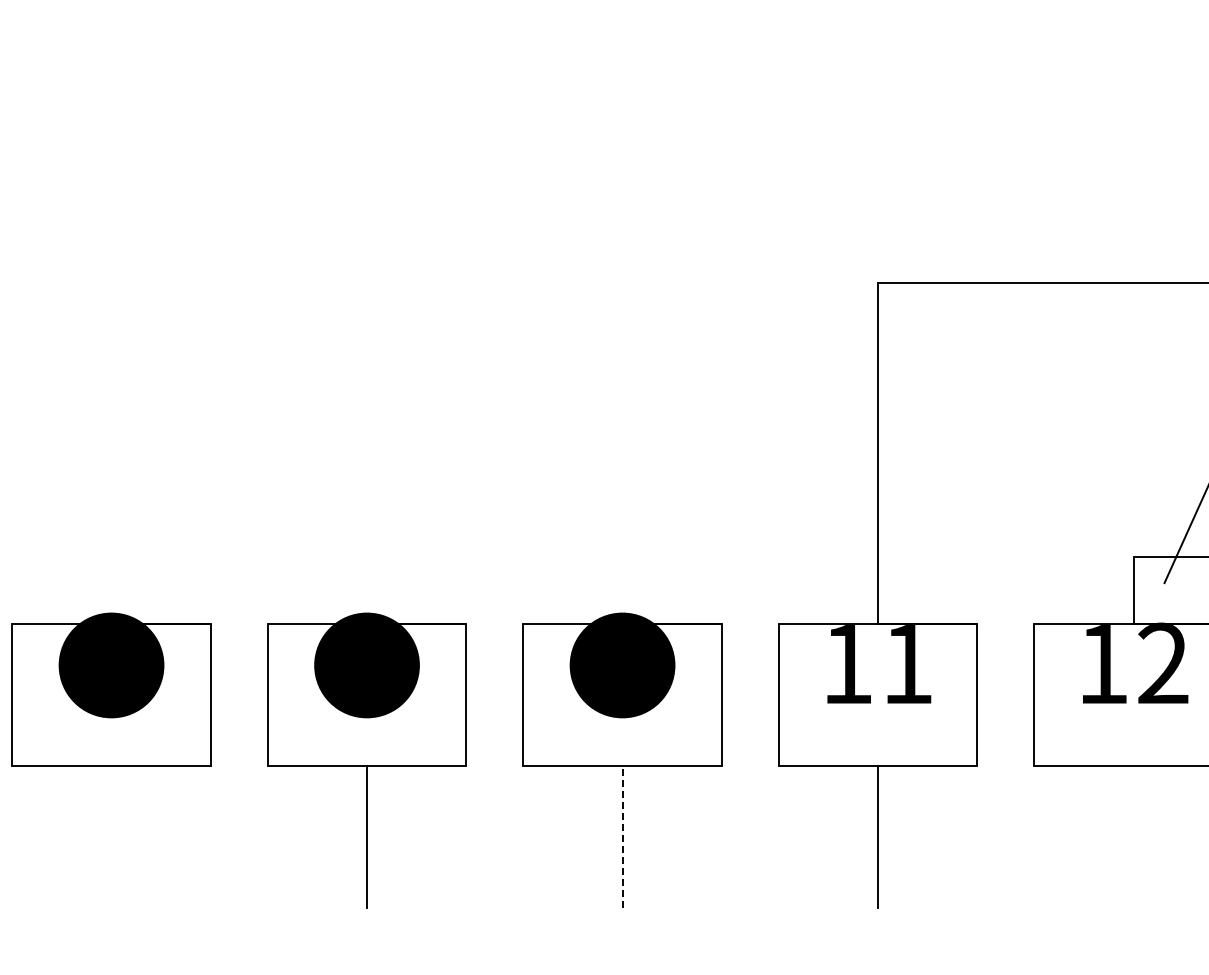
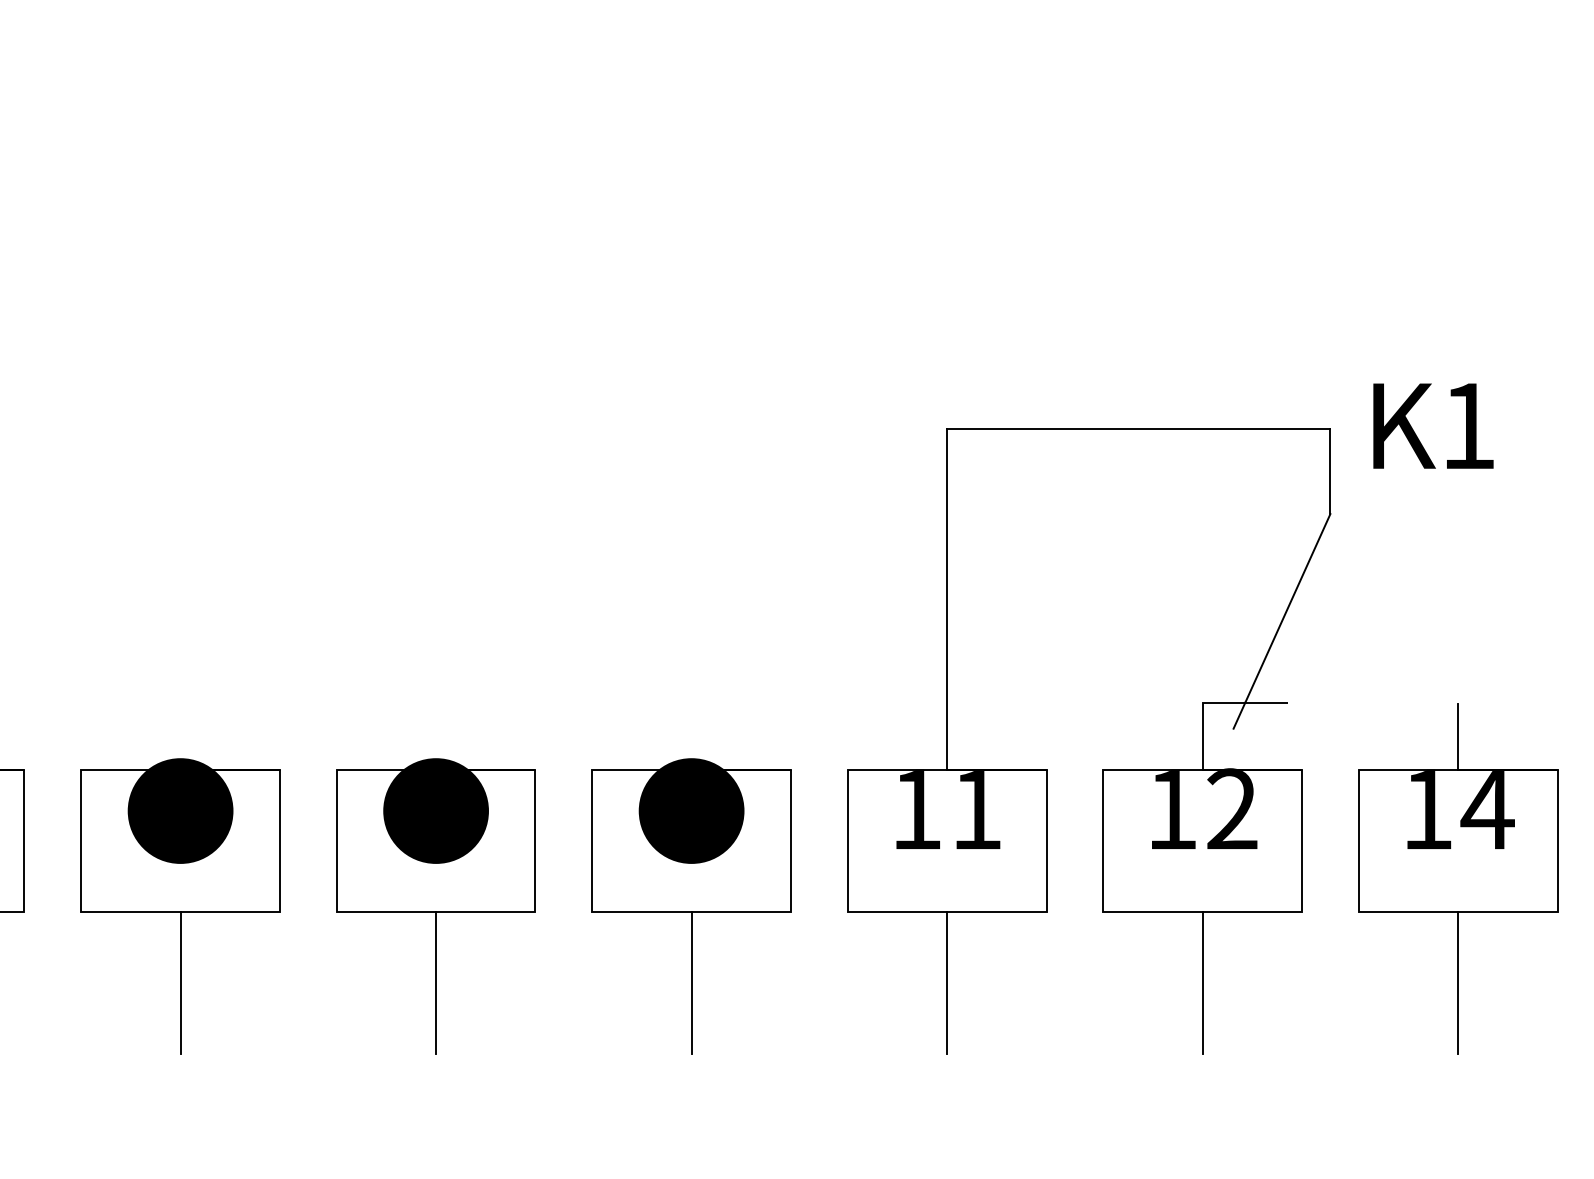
line: (111, 836) -> (180, 982), added
line: (622, 836) -> (691, 982), dashed -> solid
line: (1133, 836) -> (1202, 982), added

